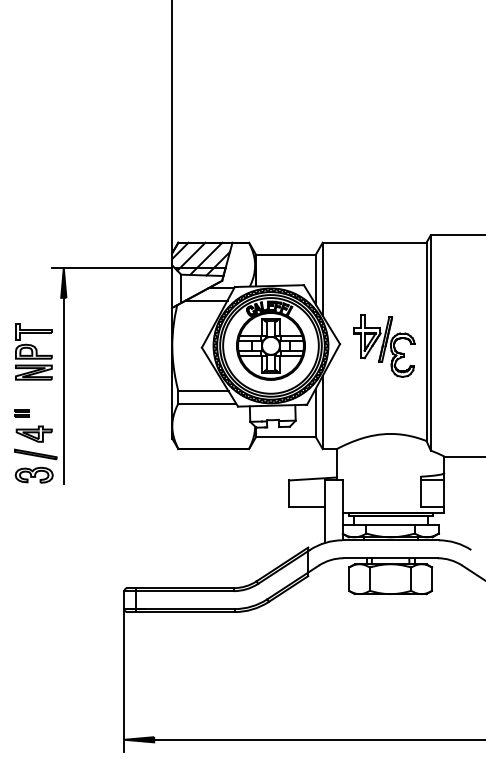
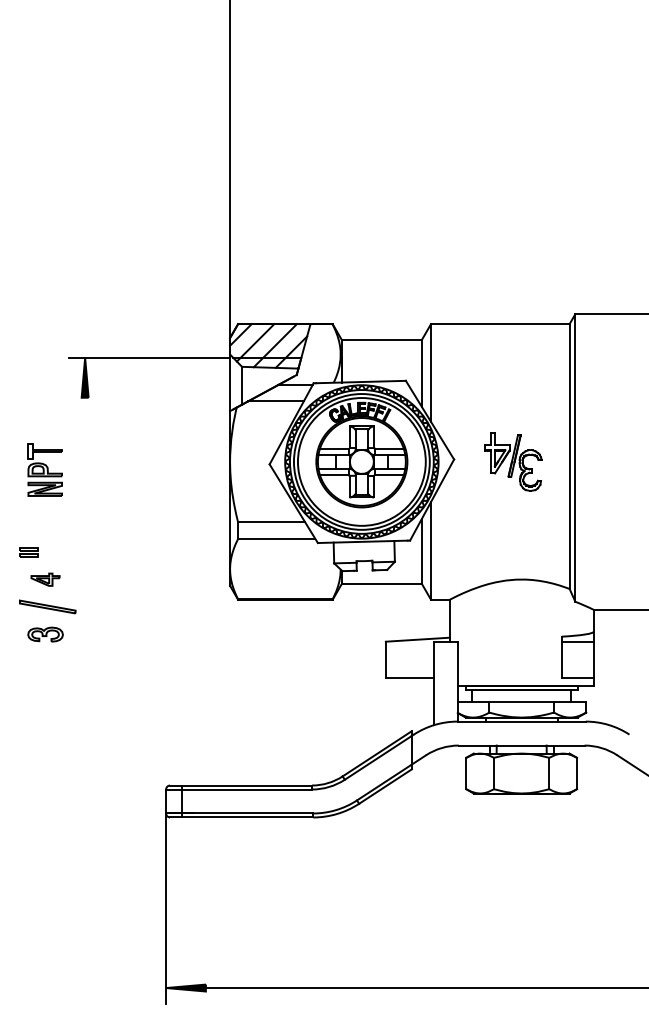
part: (384, 345) -> (513, 461), size x0.7
part: (33, 351) -> (44, 469), size x0.7
line: (63, 390) -> (84, 521), removed
part: (33, 433) -> (44, 578), size x0.6
part: (33, 474) -> (44, 633), size x0.7

